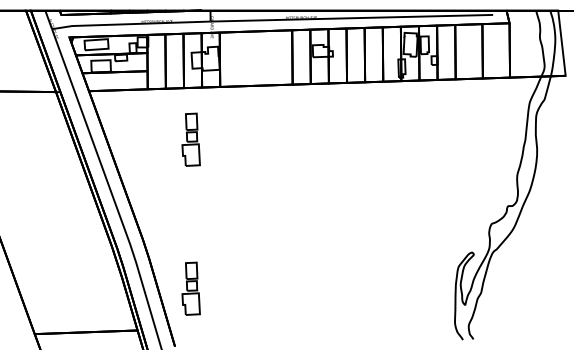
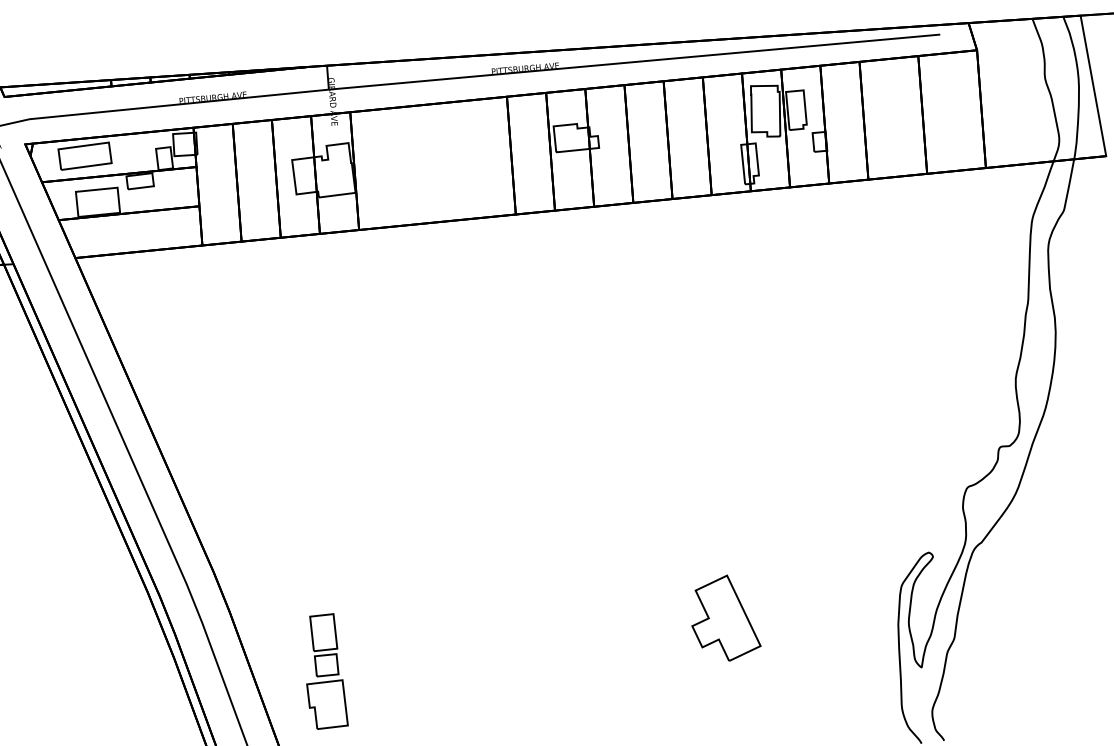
part: (190, 139) -> (302, 348), removed
part: (376, 276) -> (725, 618), added

